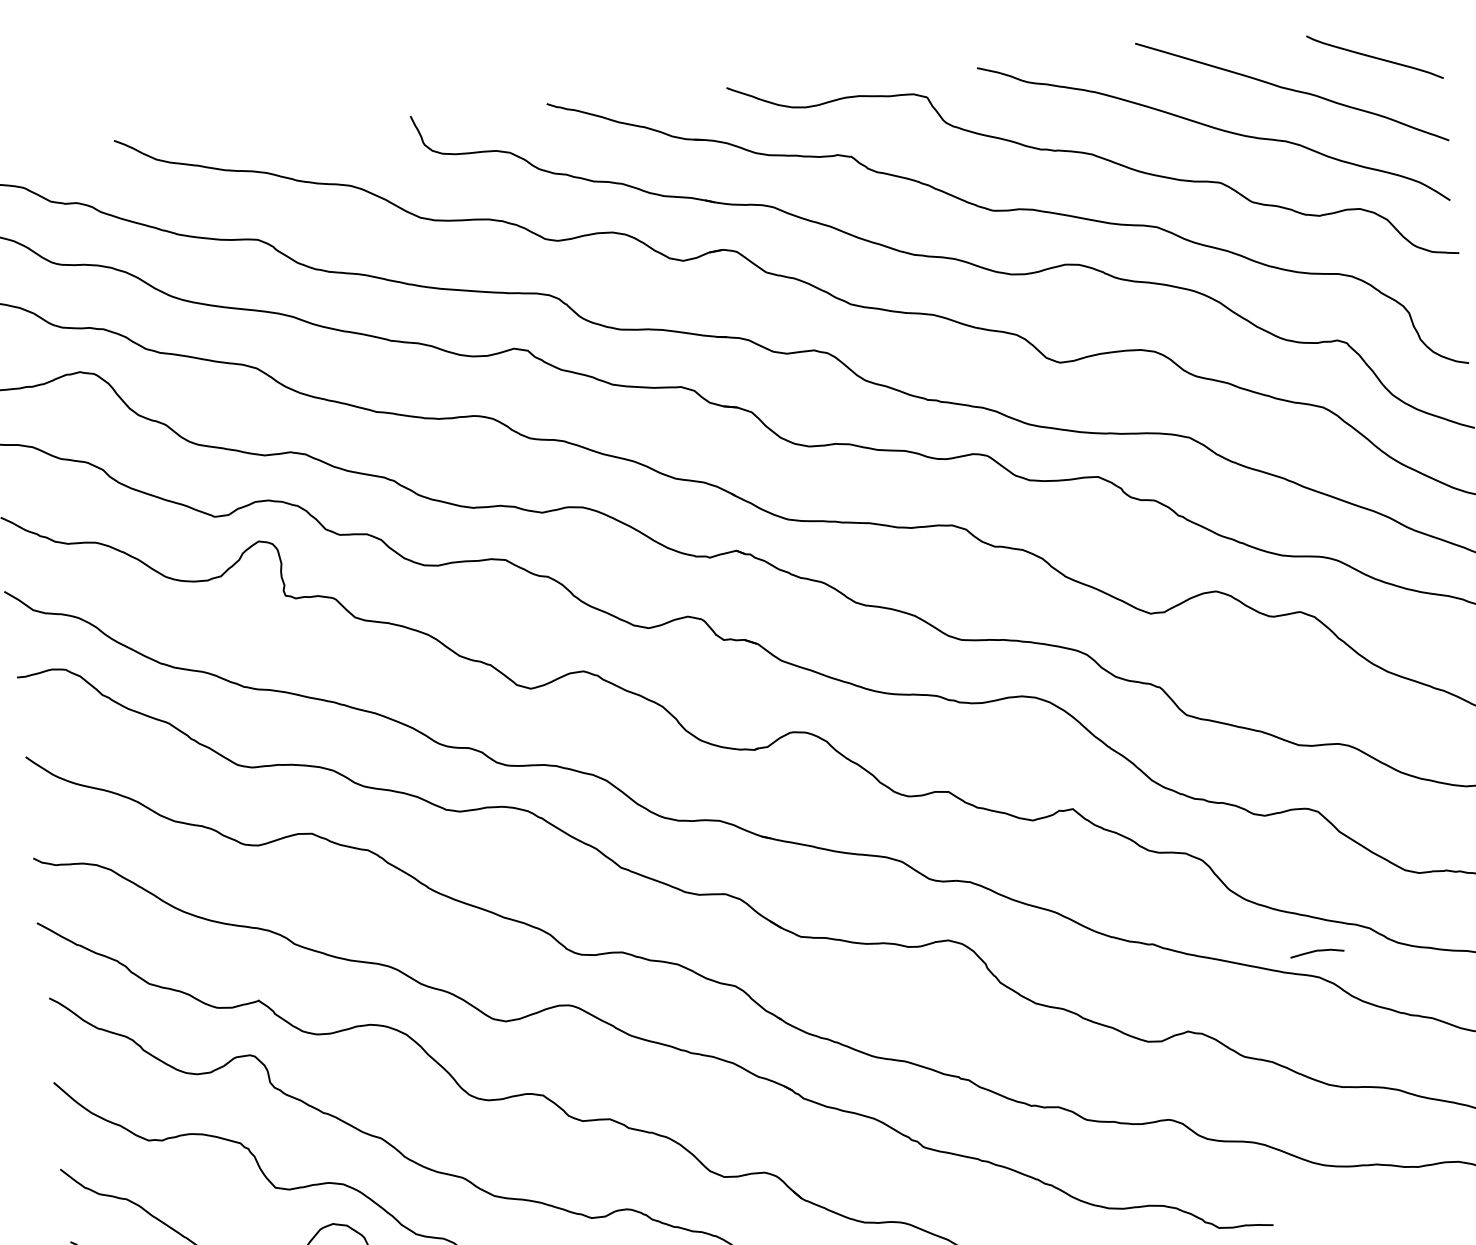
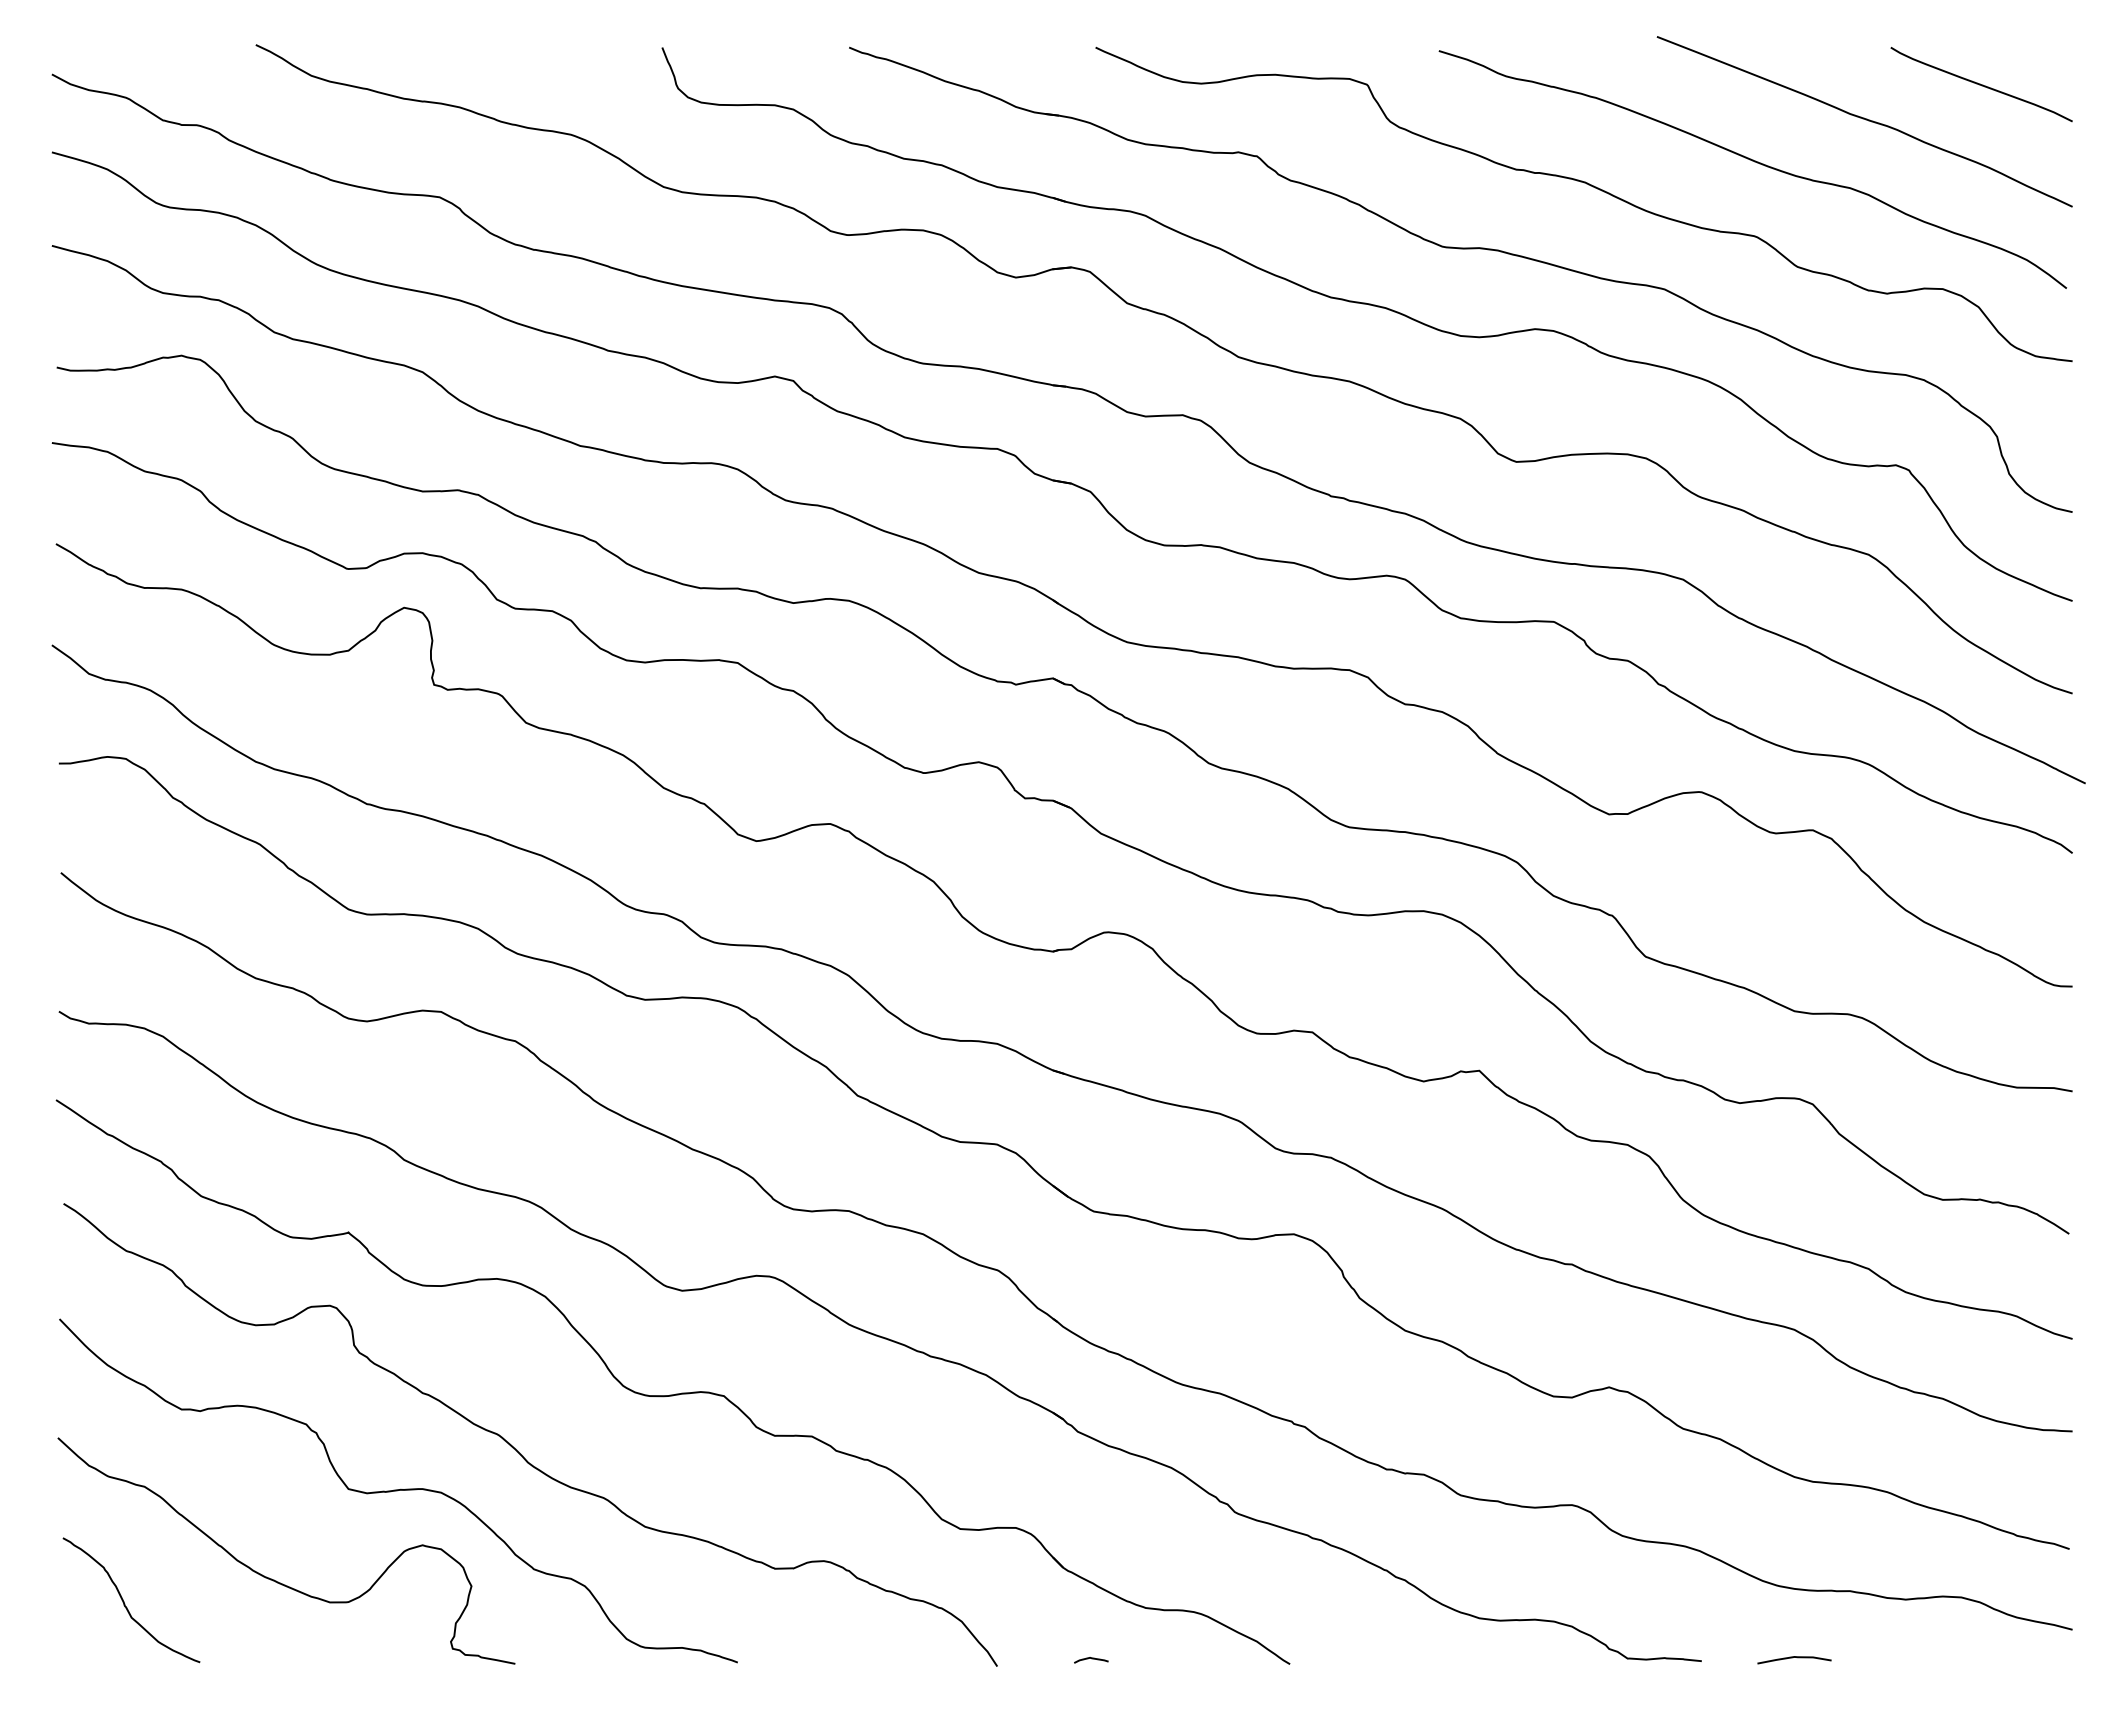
curve: (1315, 951) -> (1792, 1658), moved

